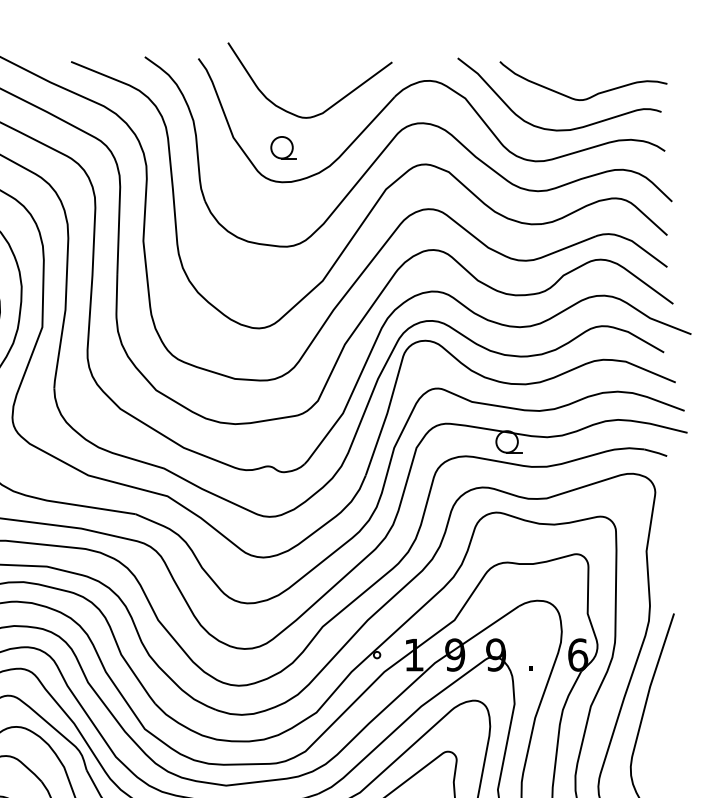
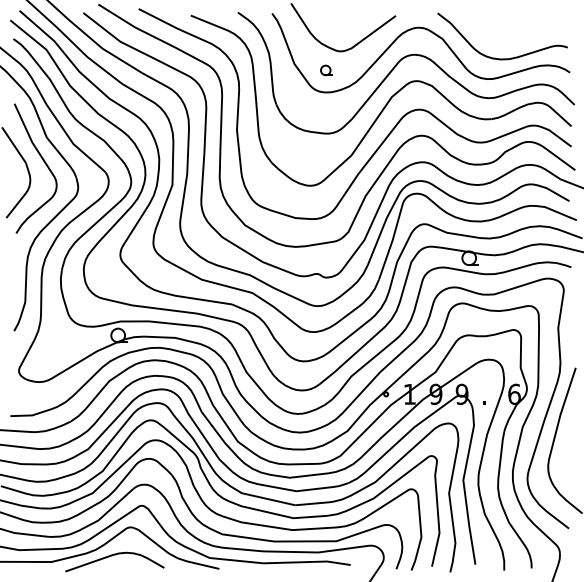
curve: (588, 96) -> (521, 37), removed
part: (283, 147) -> (326, 70), size x0.7

